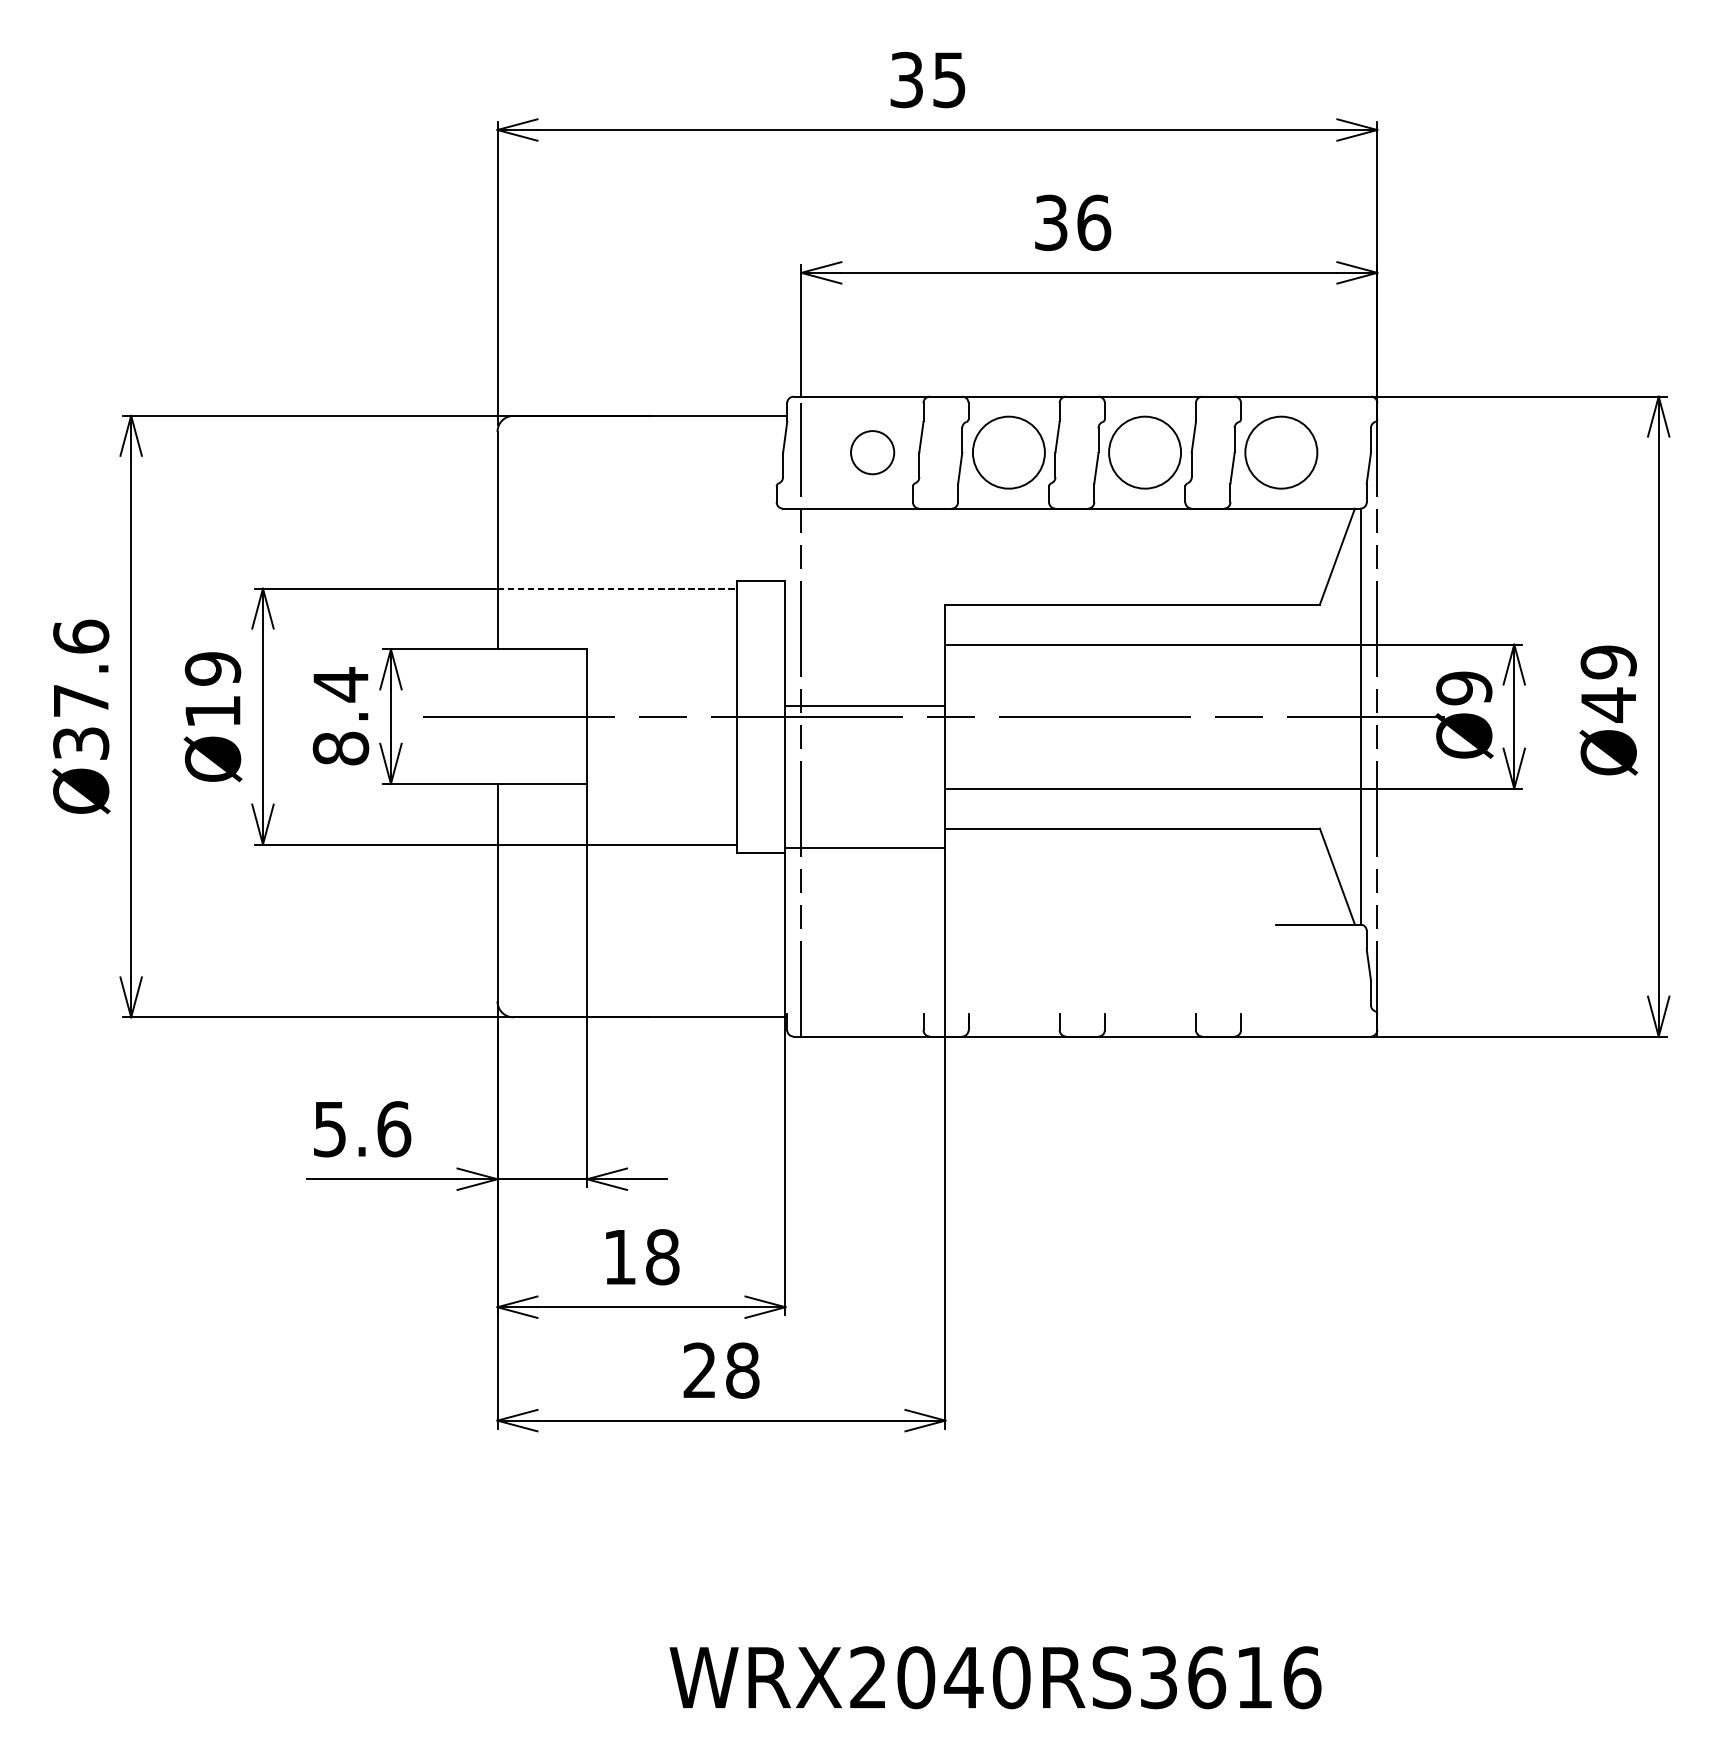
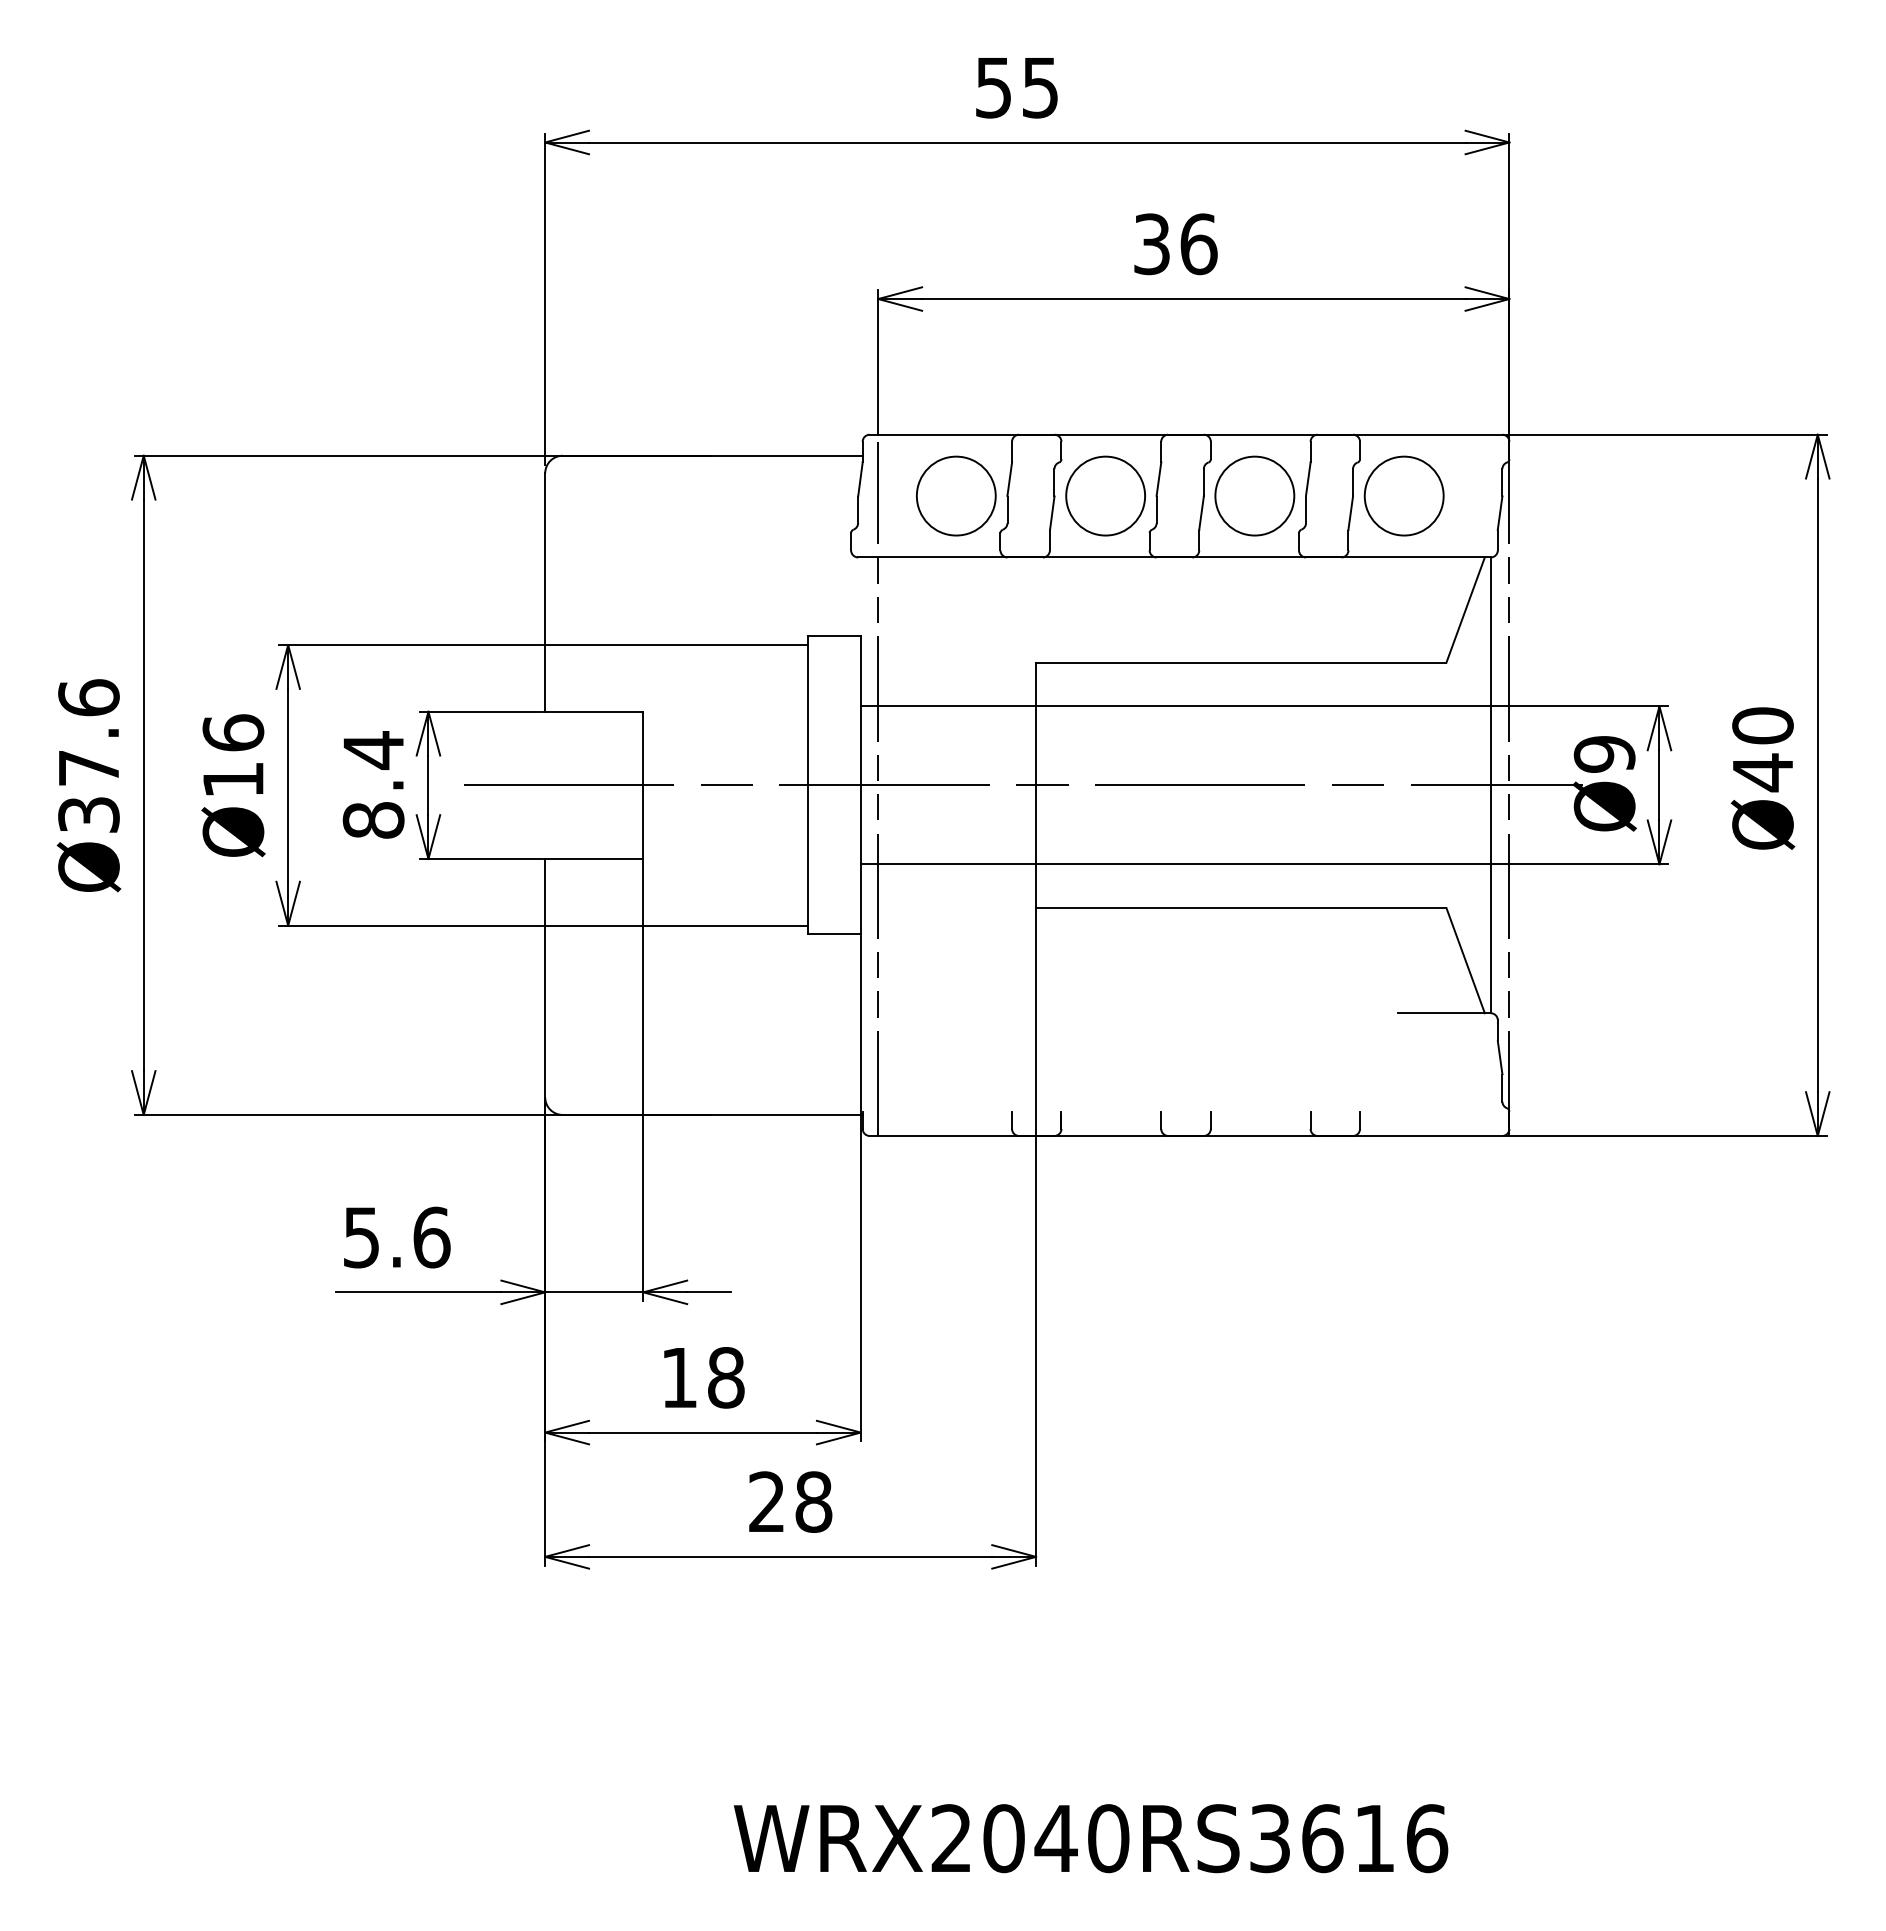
text: (906, 78) -> (993, 86), 35 -> 55
circle: (871, 452) -> (955, 495), size x1.67
line: (618, 589) -> (677, 645), dashed -> solid
text: (1608, 662) -> (1762, 725), Ø49 -> Ø40
text: (213, 668) -> (233, 732), Ø19 -> Ø16
line: (865, 705) -> (948, 706), moved
line: (865, 848) -> (948, 864), moved

